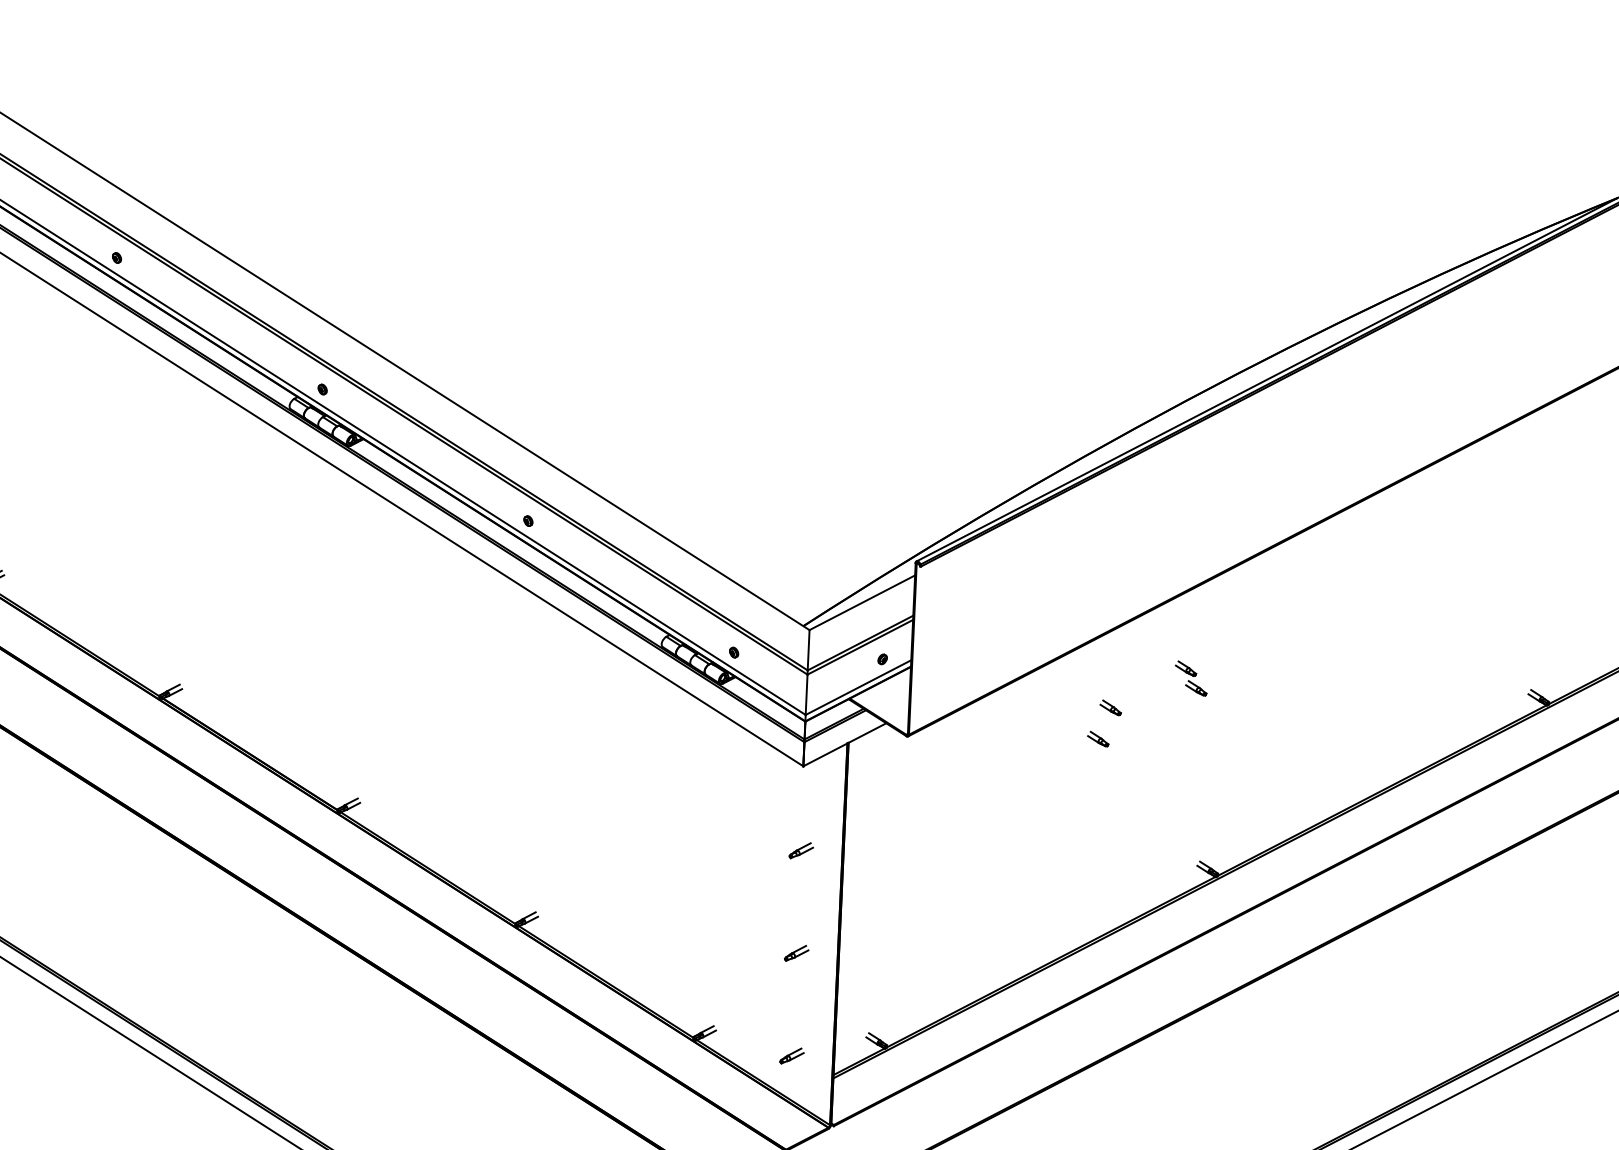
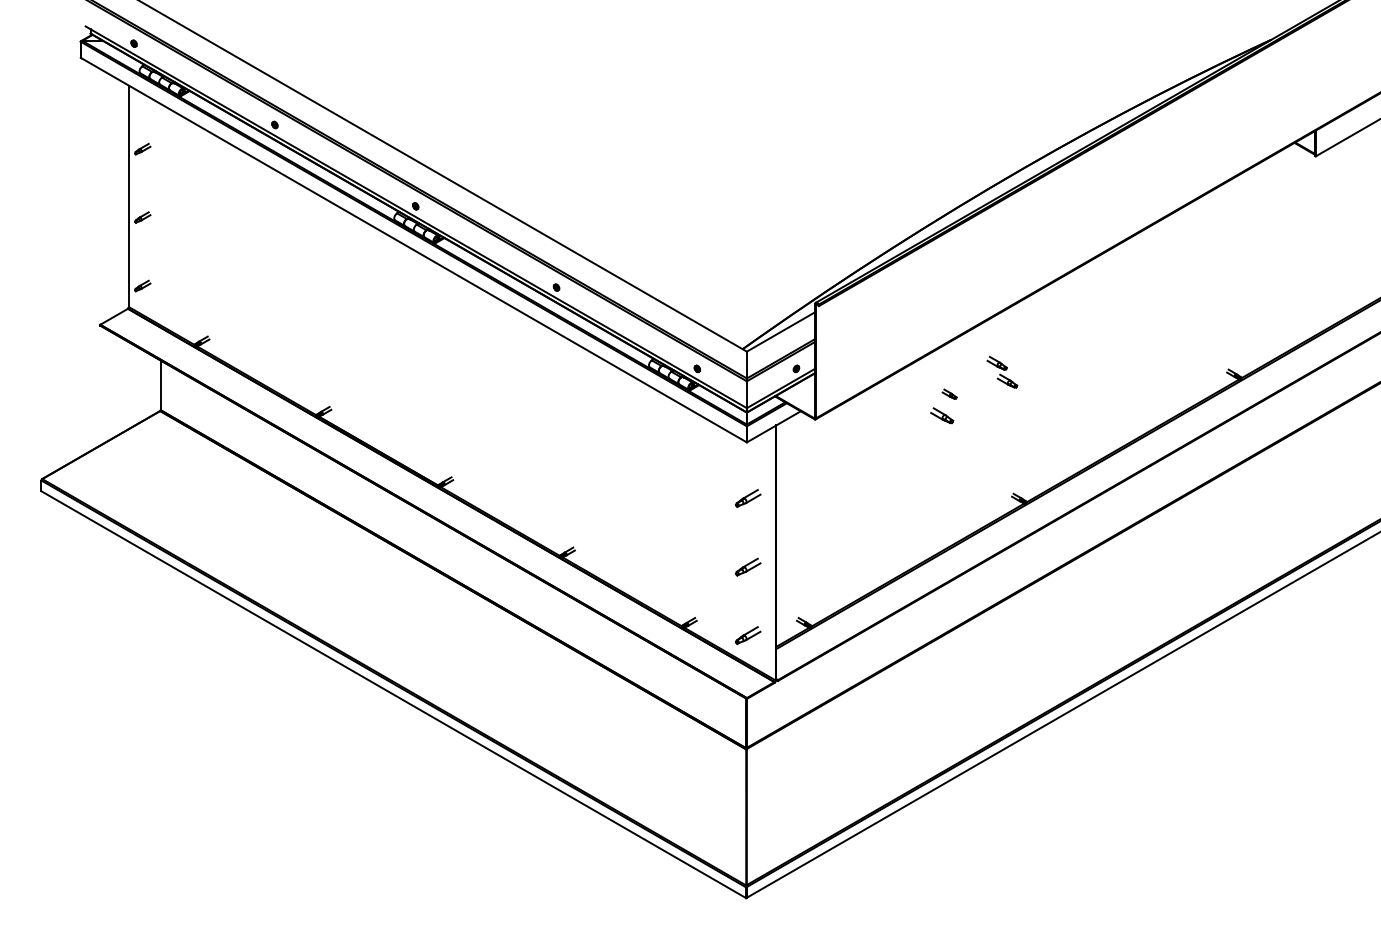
part: (1190, 678) -> (1001, 372), size x1.4
part: (1098, 737) -> (942, 414), size x1.6
part: (800, 850) -> (747, 498), size x1.6
part: (795, 952) -> (747, 566), size x1.6
part: (791, 1055) -> (747, 635), size x1.6

